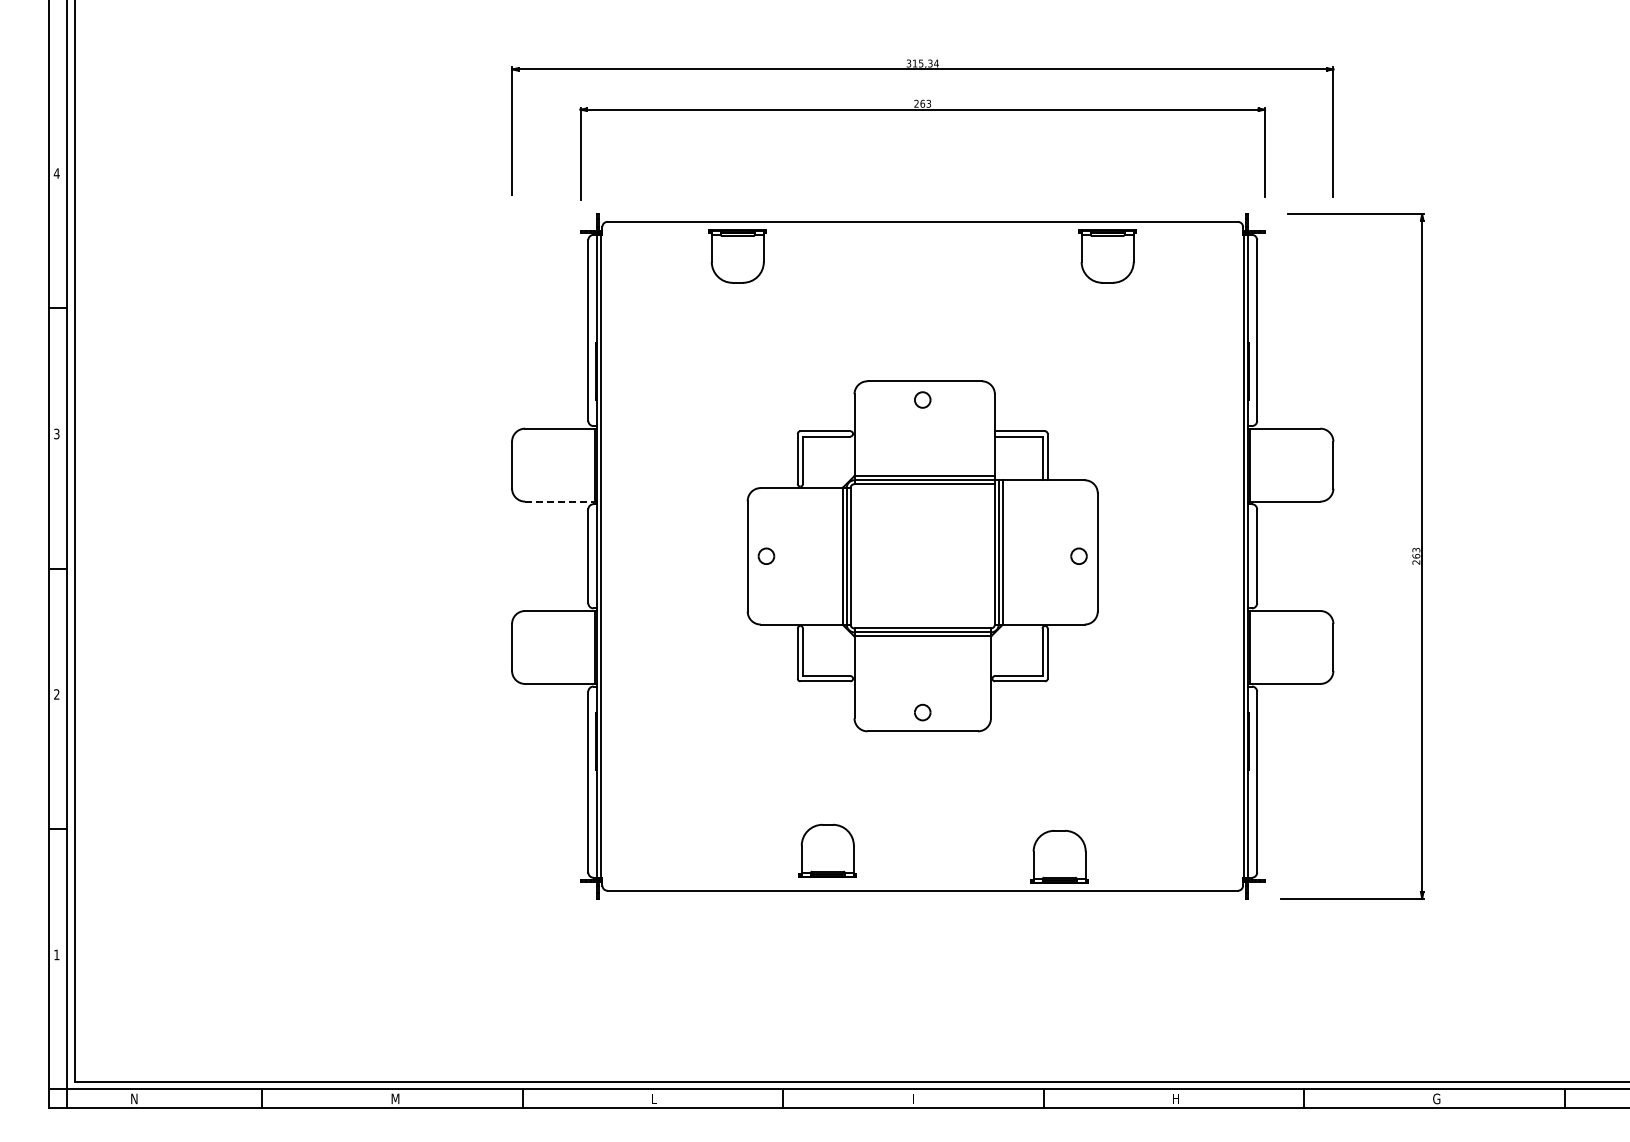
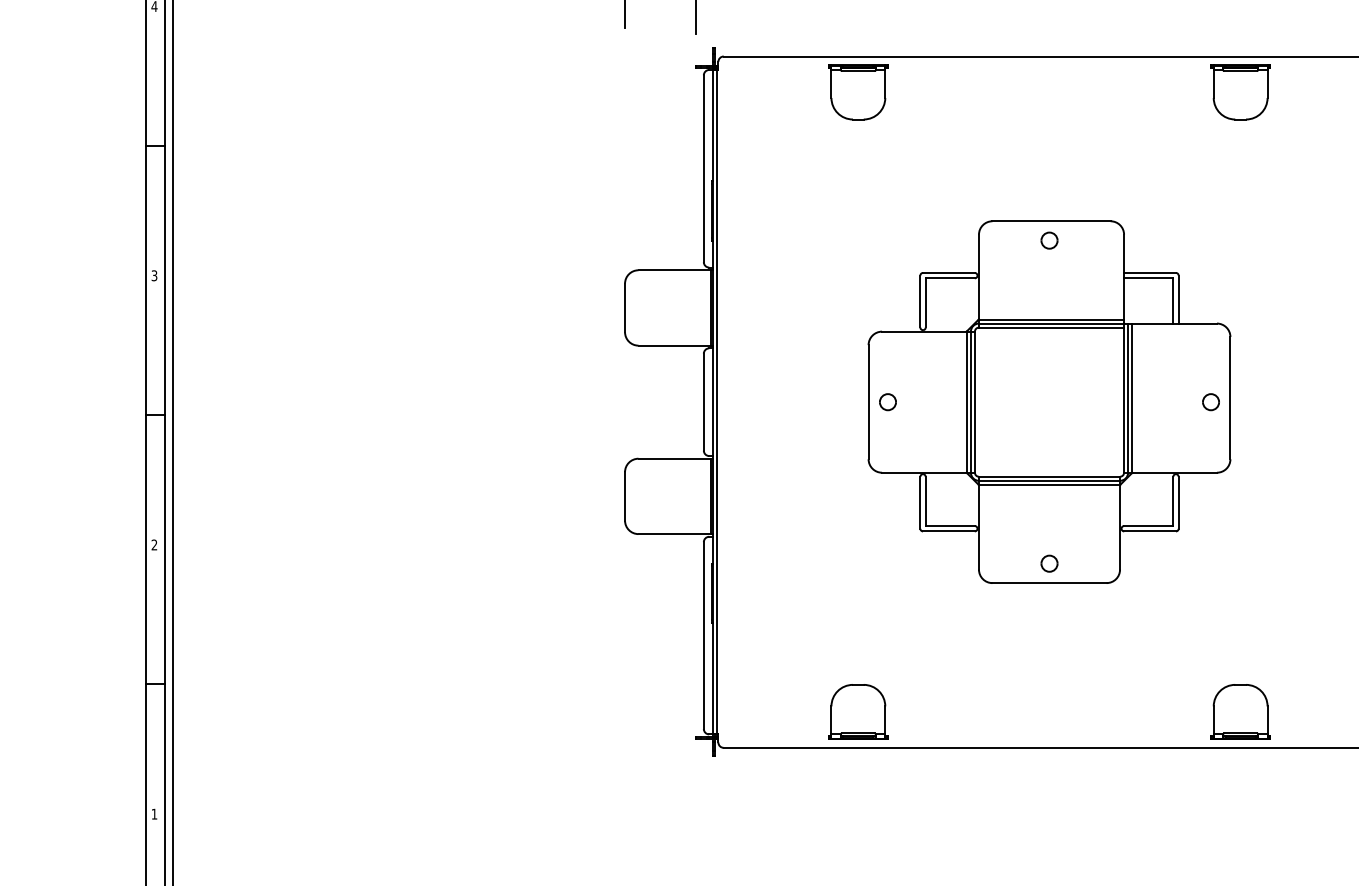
line: (560, 501) -> (675, 345), dashed -> solid
part: (827, 850) -> (858, 711), moved
part: (1059, 856) -> (1240, 711), moved

